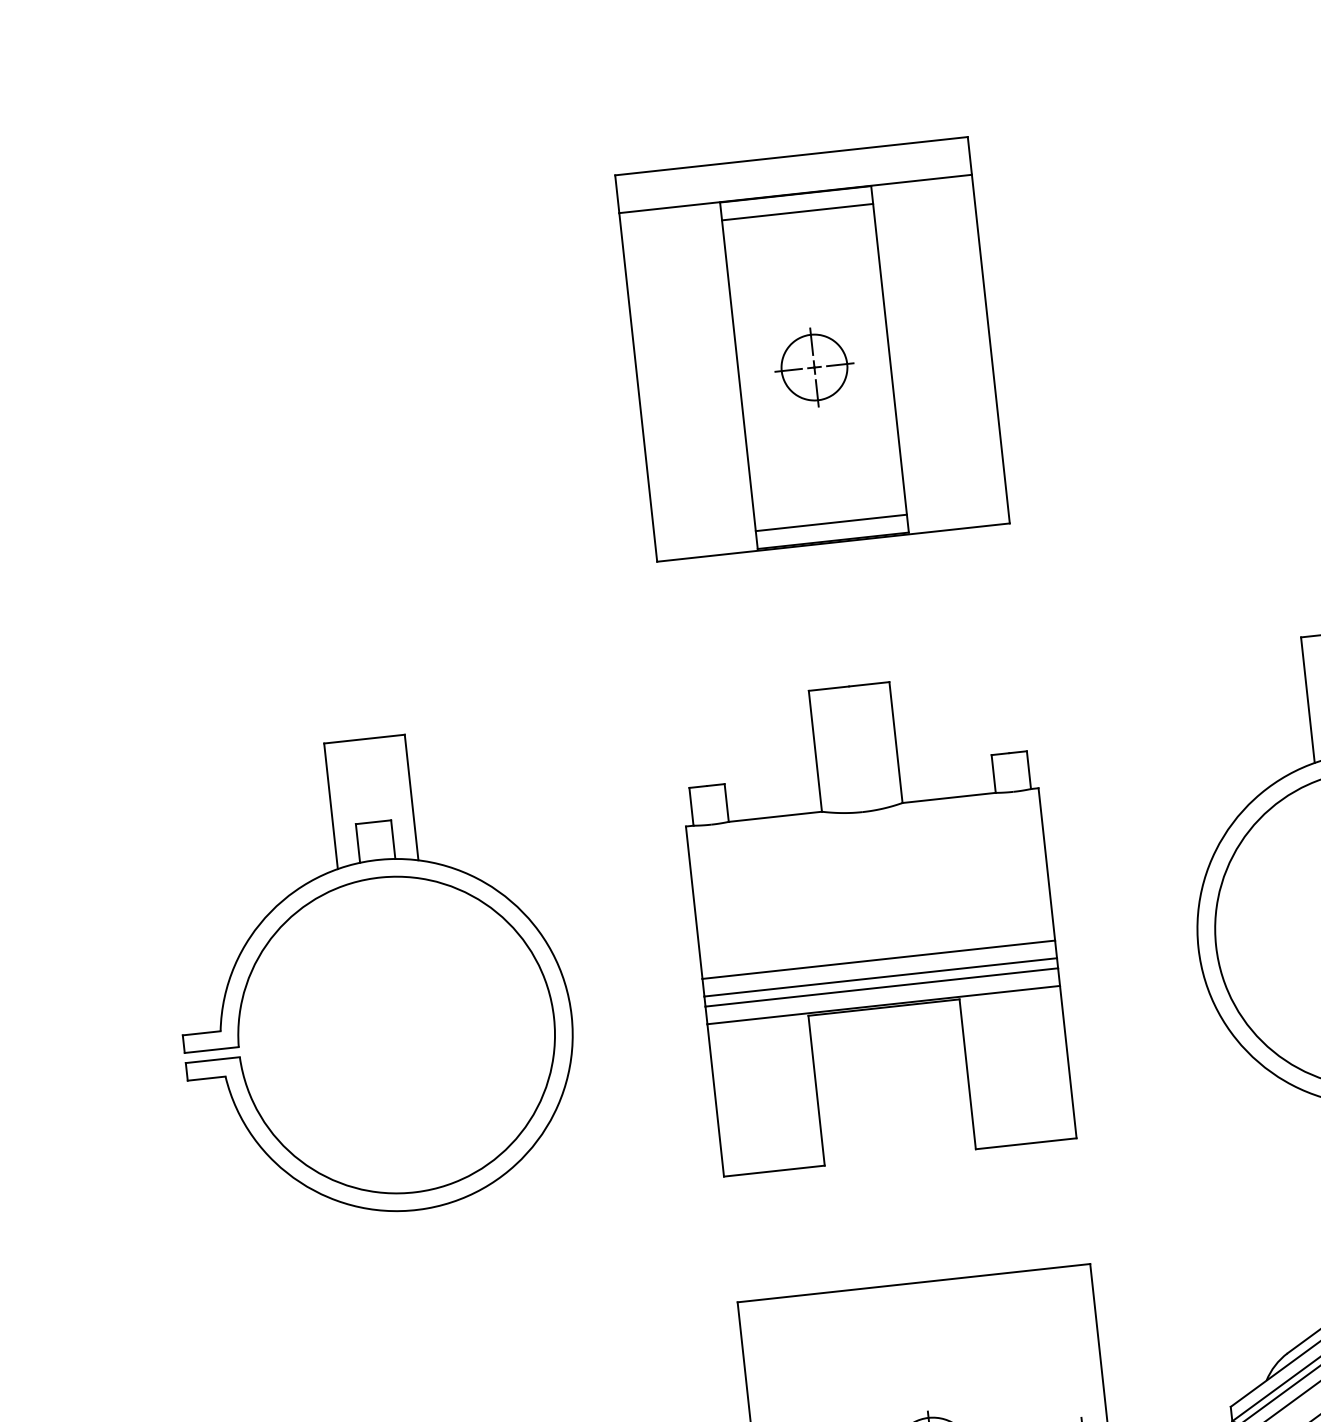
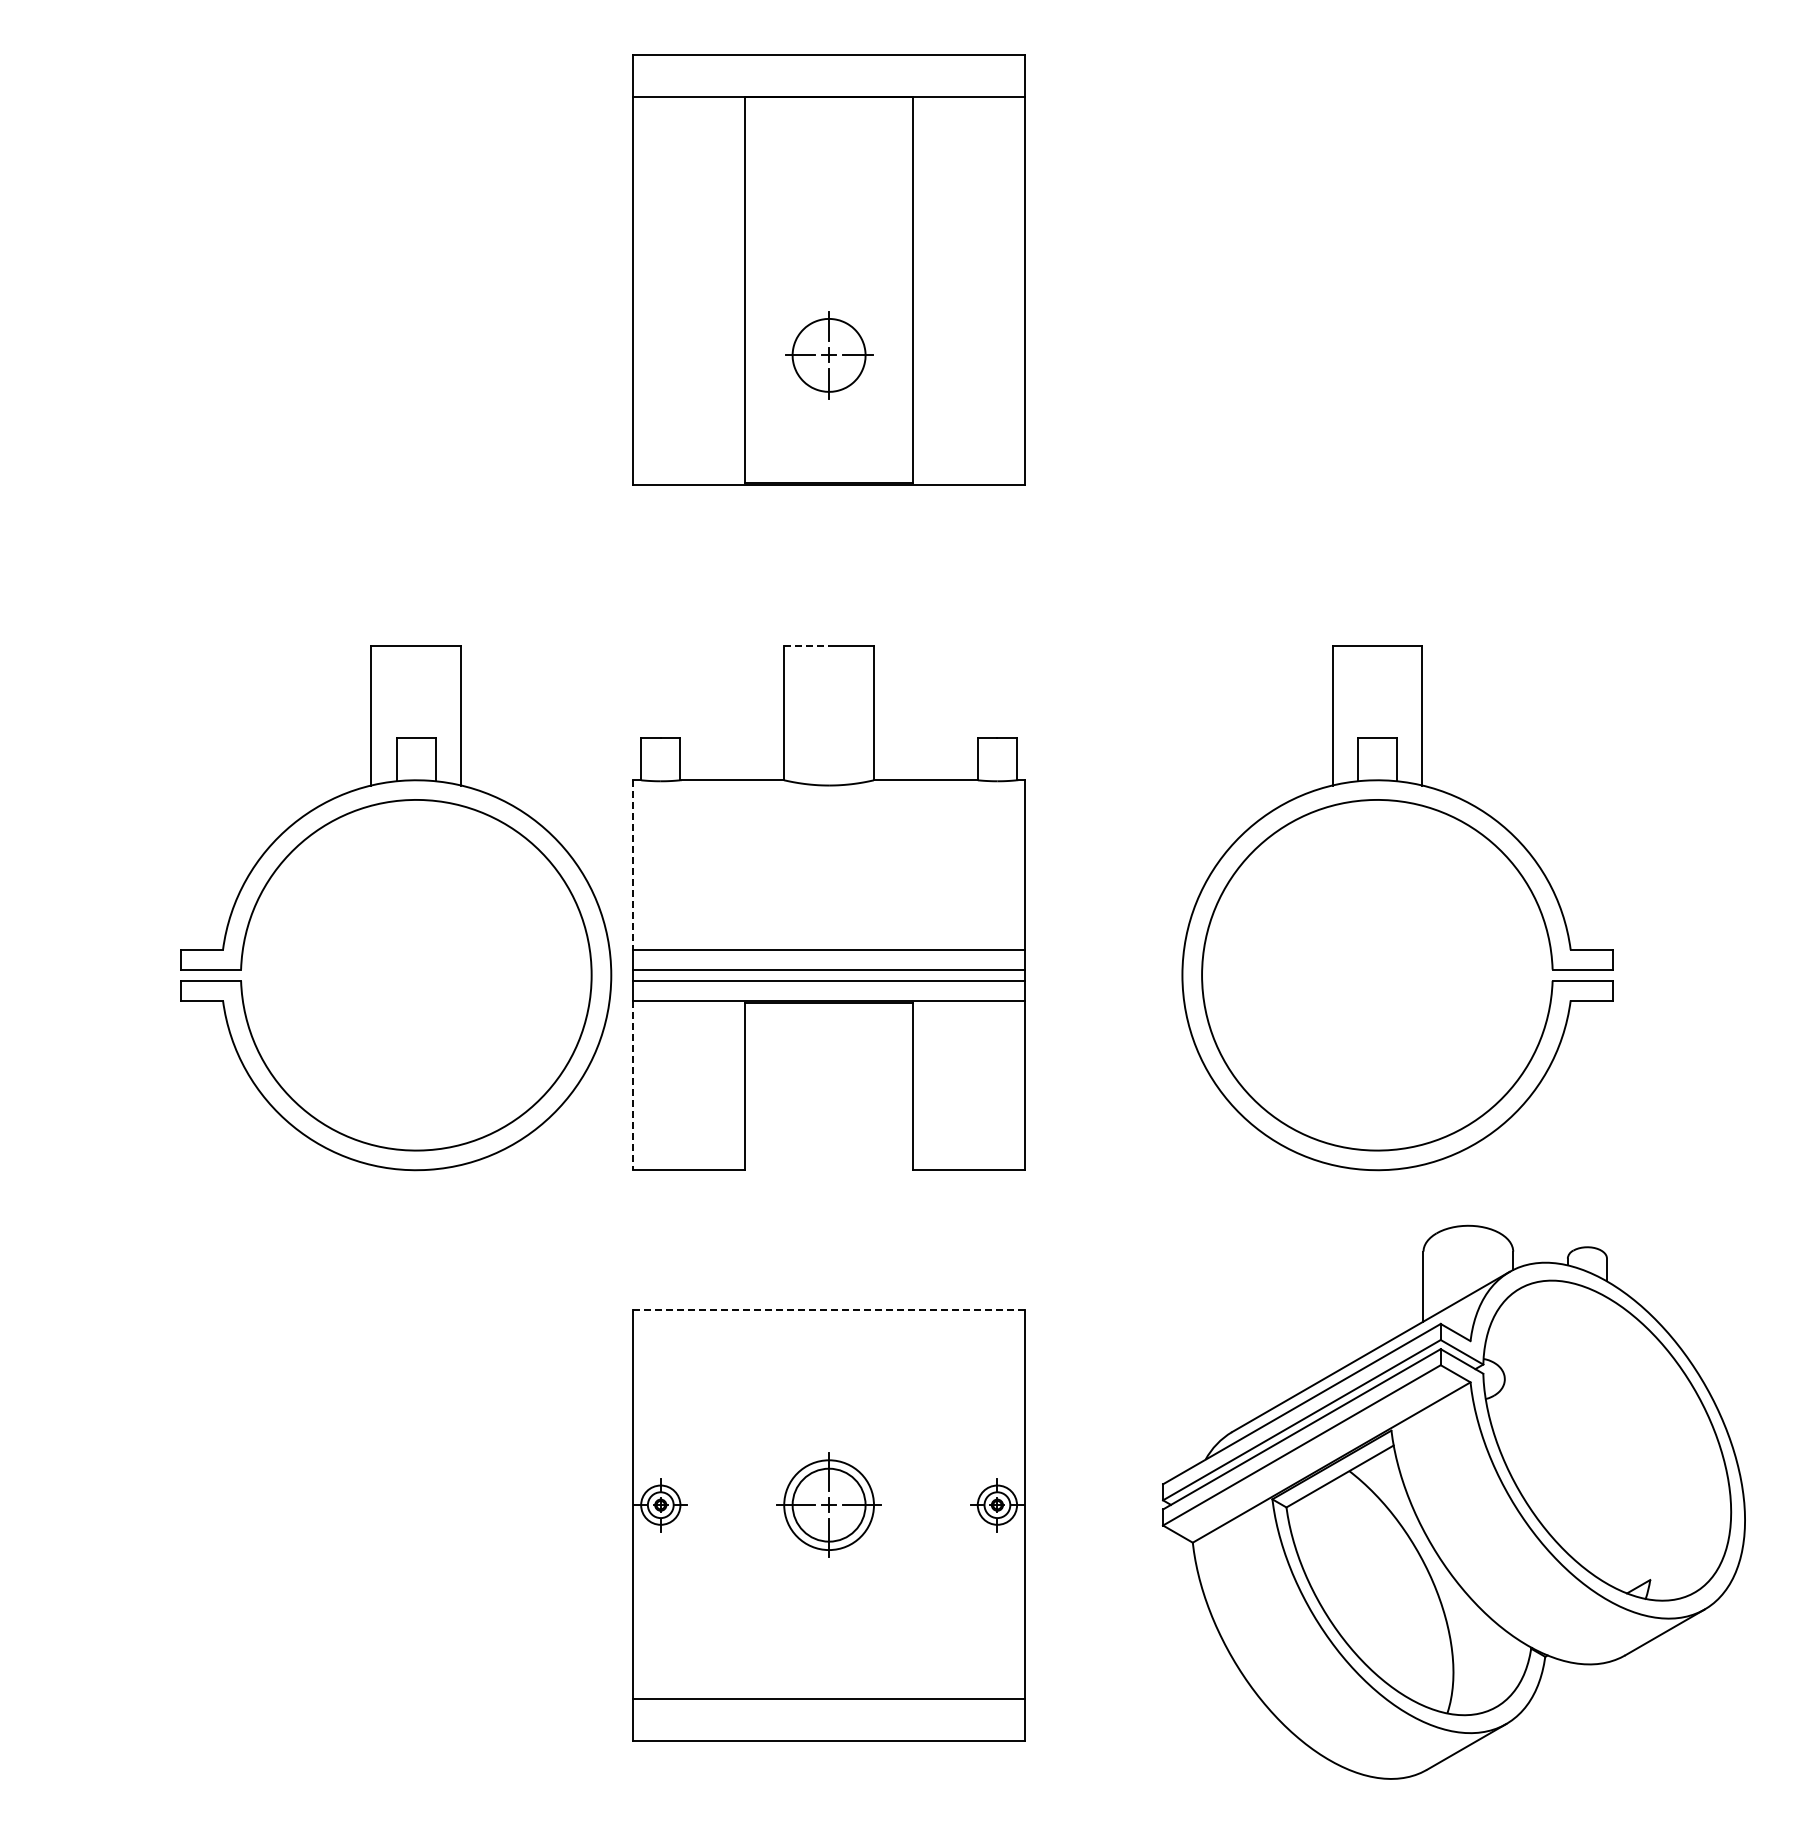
line: (797, 212) -> (828, 117), removed
part: (814, 367) -> (829, 355), moved
line: (830, 523) -> (828, 463), removed
line: (829, 688) -> (807, 645), solid -> dashed
part: (335, 890) -> (366, 808), moved
line: (694, 903) -> (632, 865), solid -> dashed
line: (715, 1100) -> (632, 1085), solid -> dashed
line: (913, 1283) -> (828, 1310), solid -> dashed

